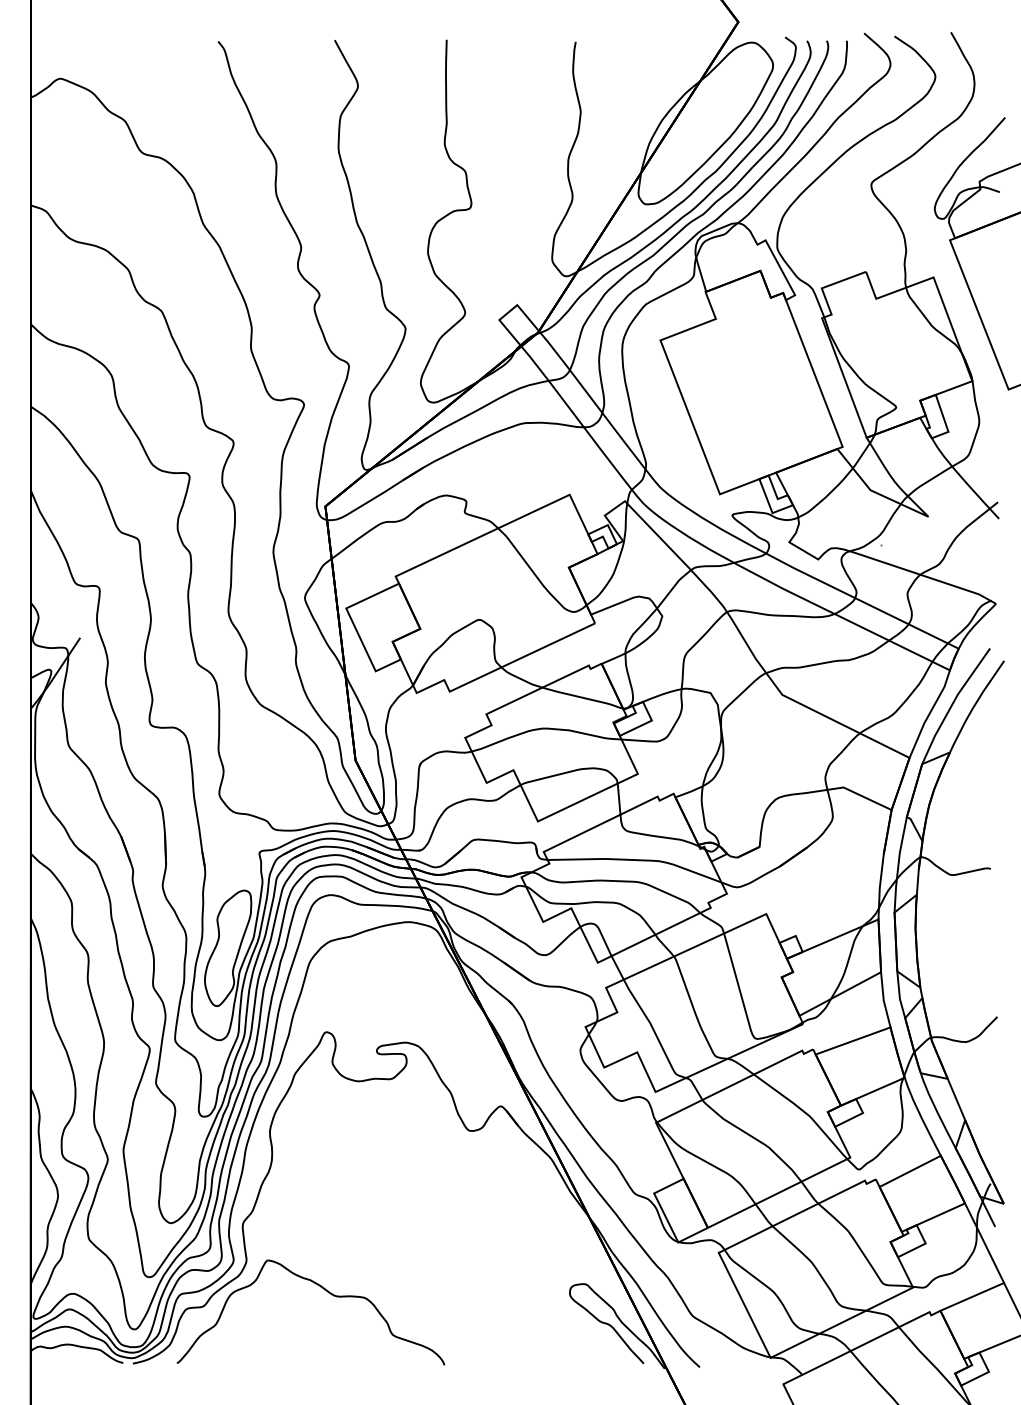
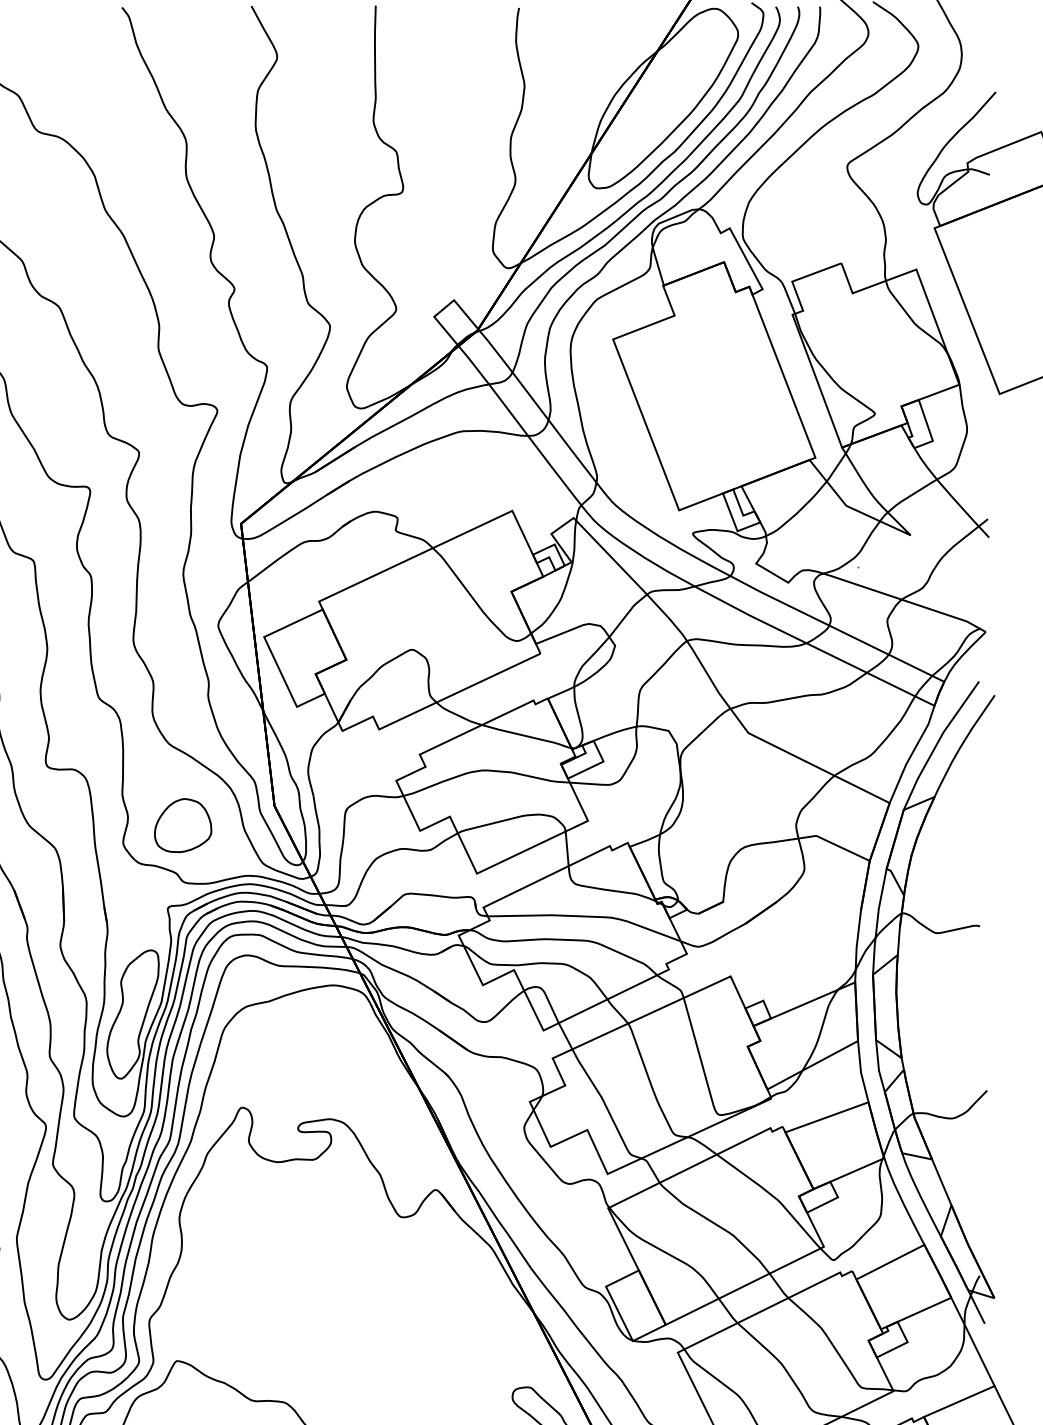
part: (273, 777) -> (183, 824), added

